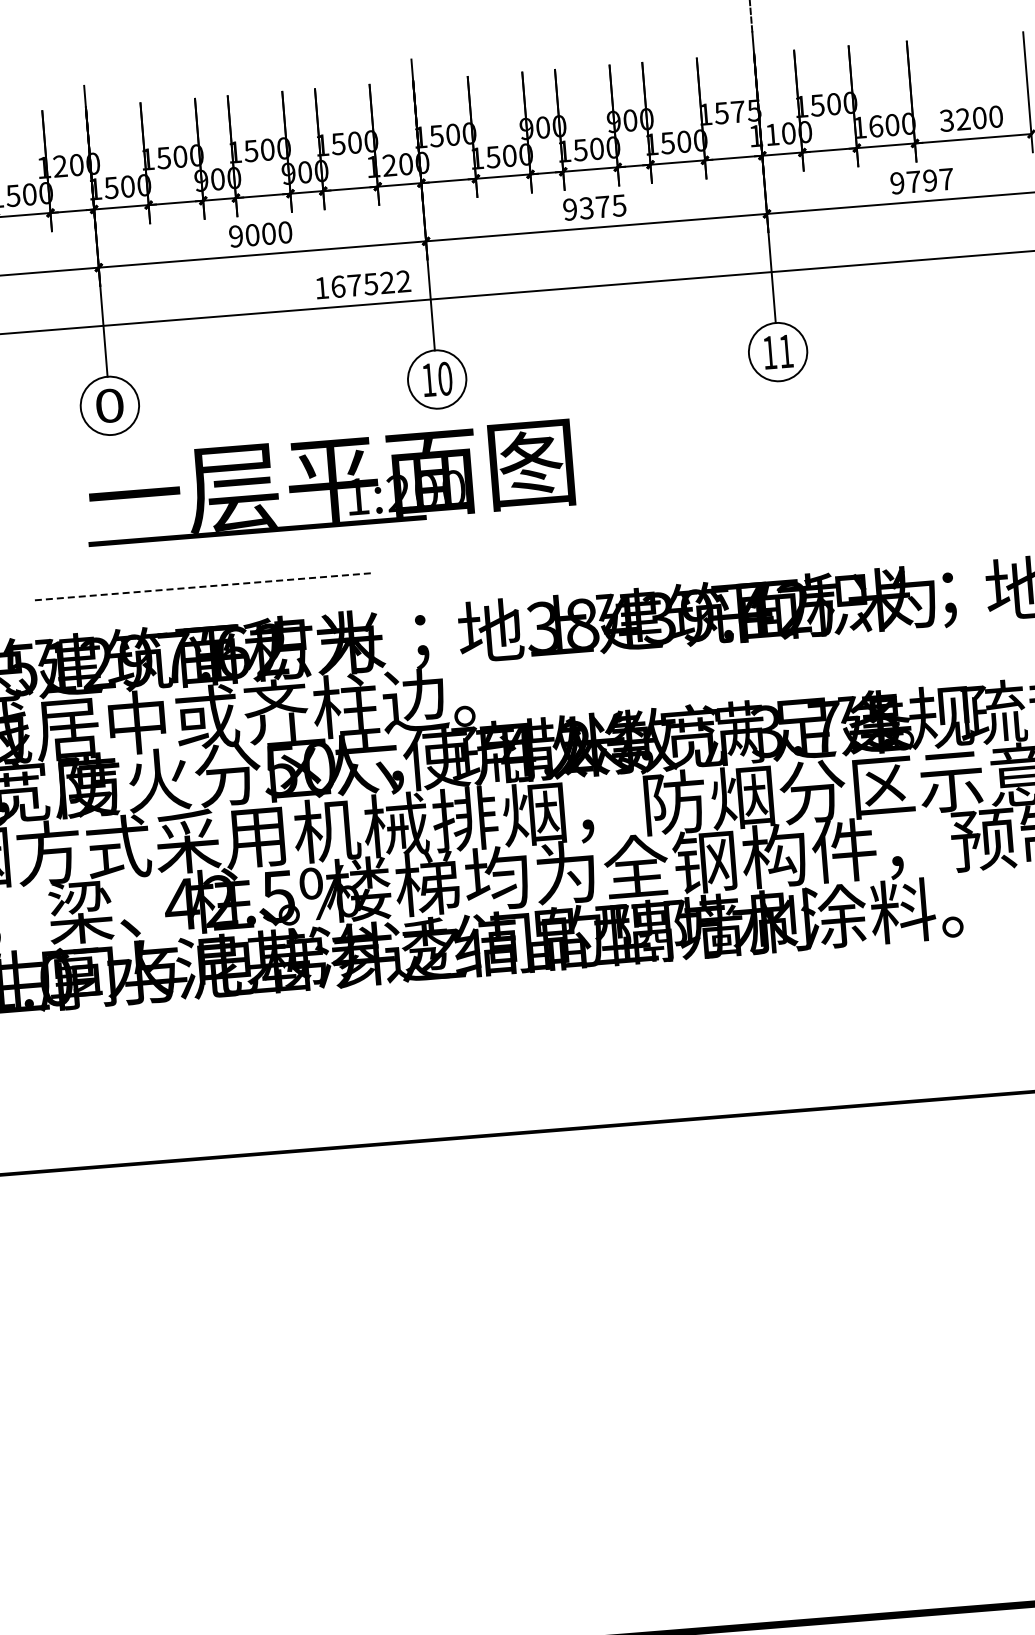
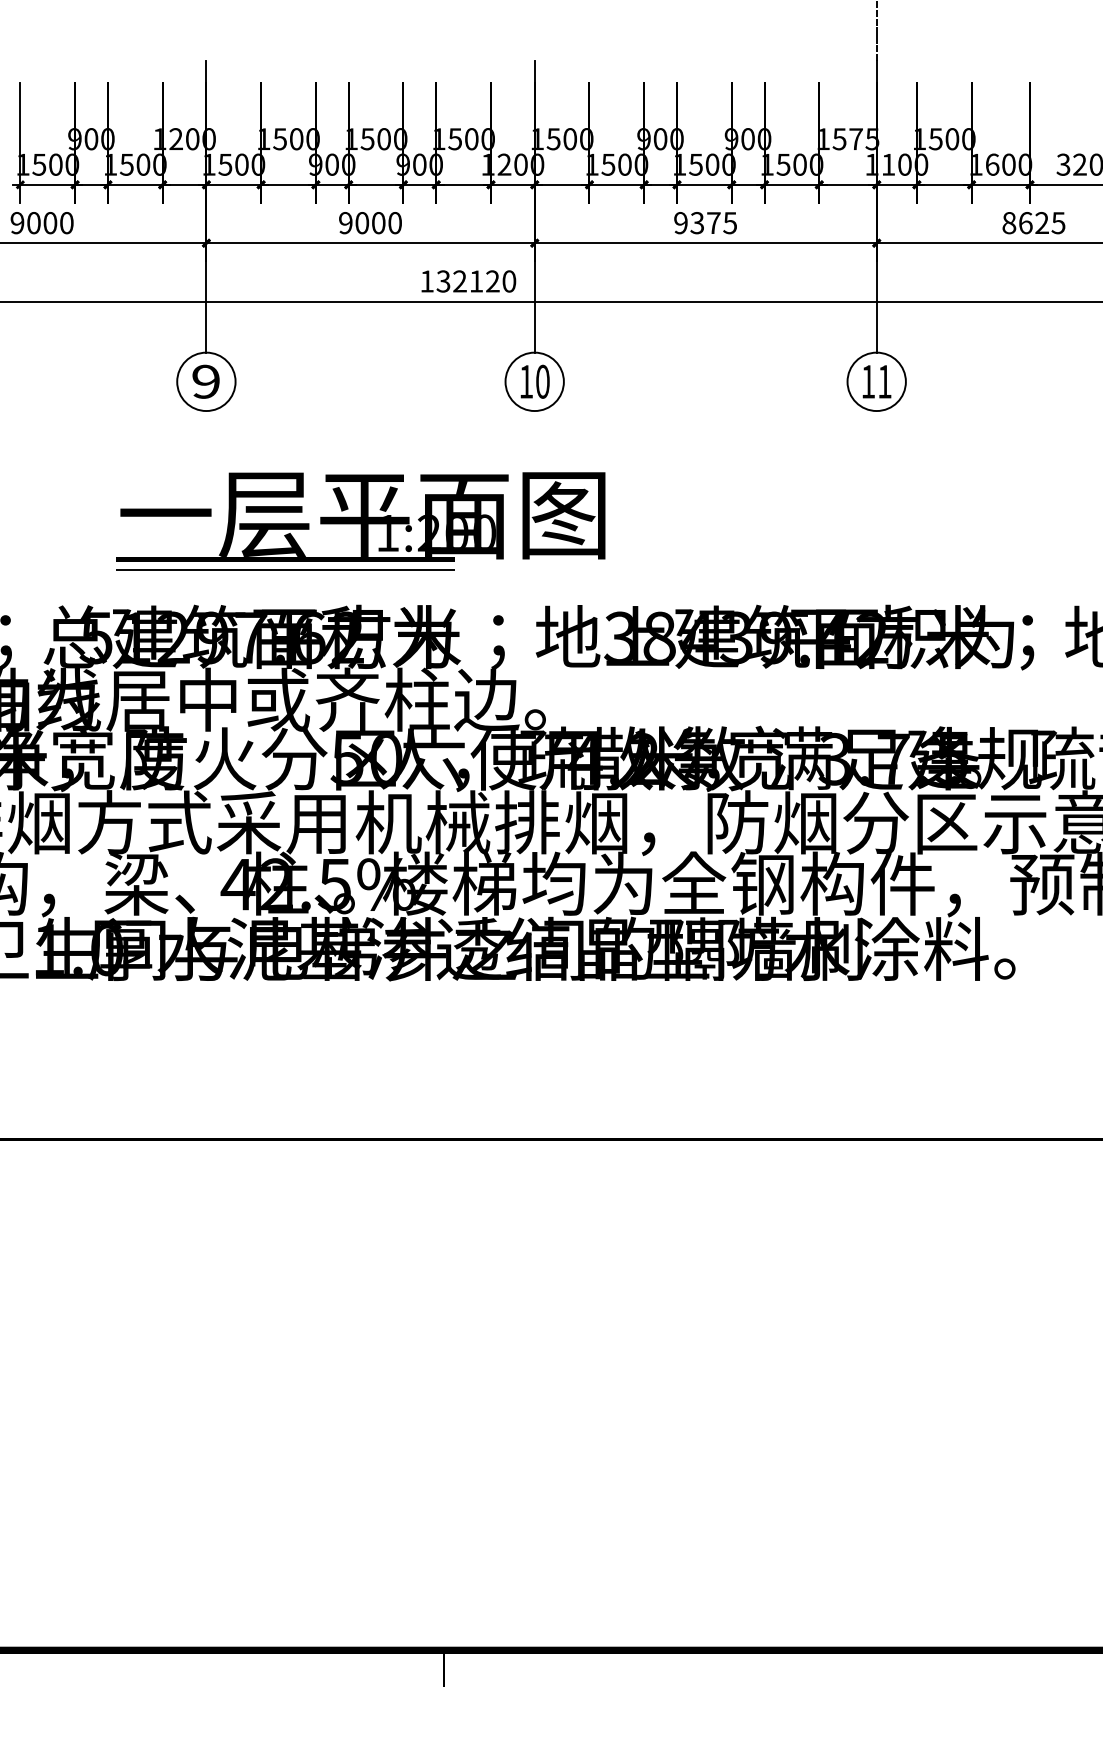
text: (921, 181) -> (1033, 223), 9797 -> 8625
text: (371, 284) -> (476, 281), 167522 -> 132120
text: (109, 405) -> (205, 381), 0 -> 9
text: (328, 482) -> (360, 516), moved
line: (203, 586) -> (285, 569), dashed -> solid

